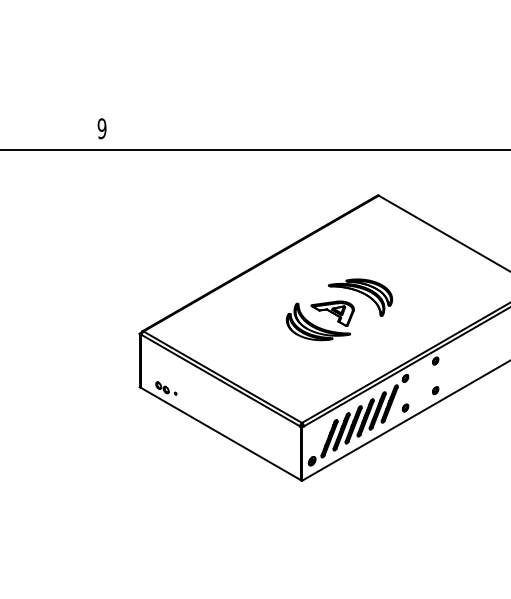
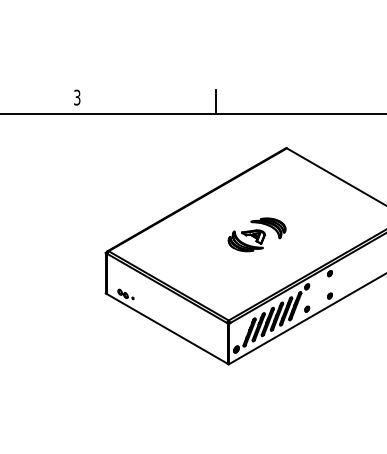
text: (102, 128) -> (77, 97), 9 -> 3
line: (284, 133) -> (215, 101), added
part: (338, 309) -> (256, 234), size x0.71

